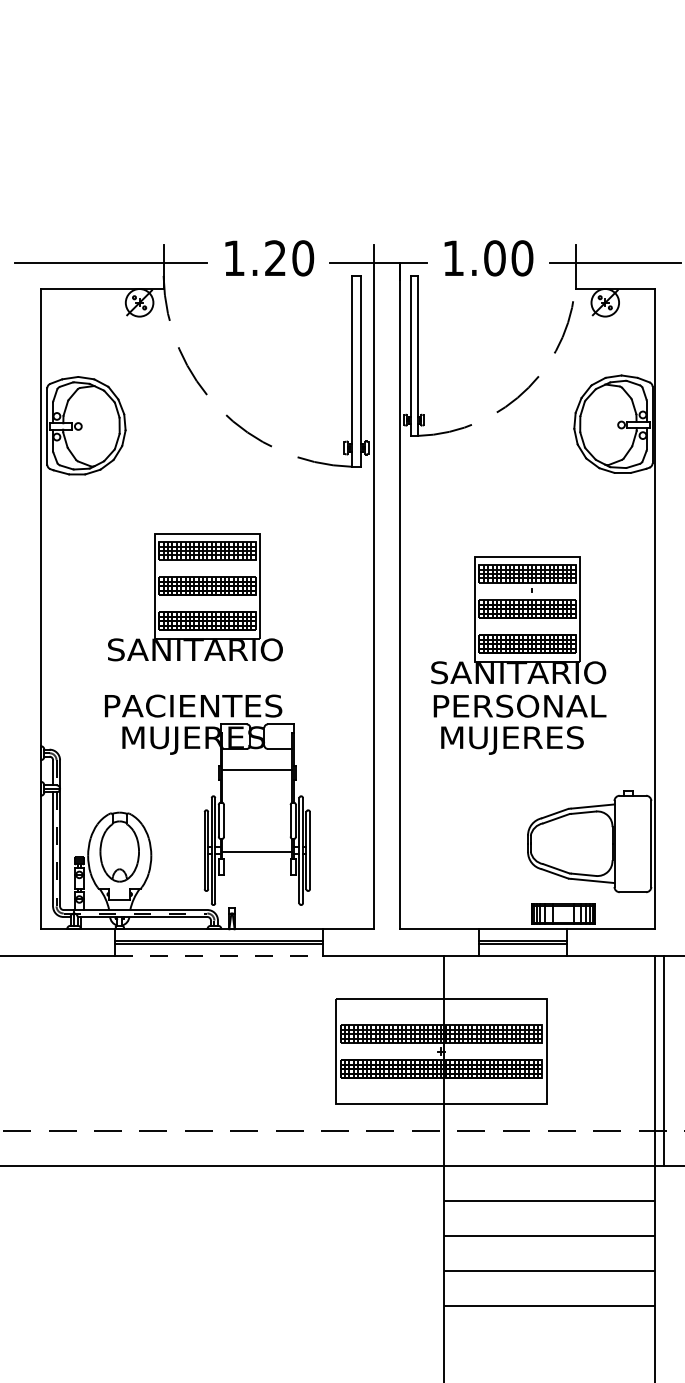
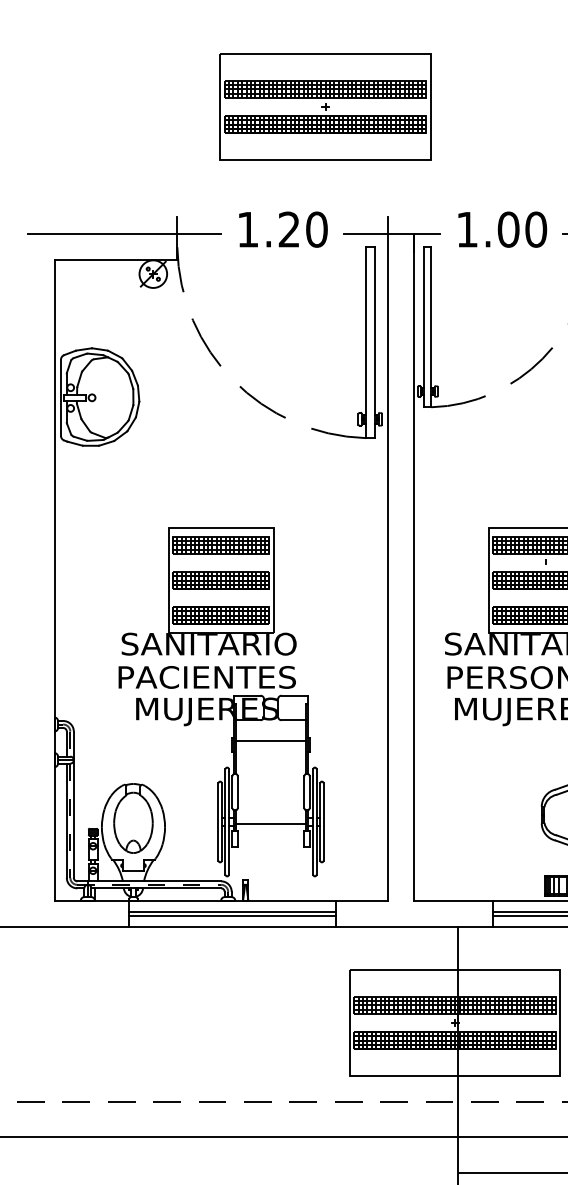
part: (311, 135) -> (325, 106), added
part: (195, 597) -> (209, 591), moved
line: (218, 955) -> (232, 926), dashed -> solid

